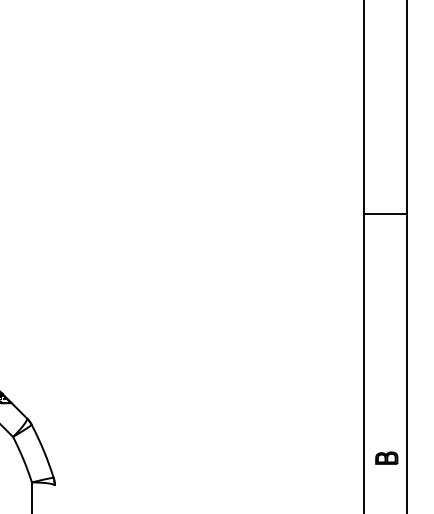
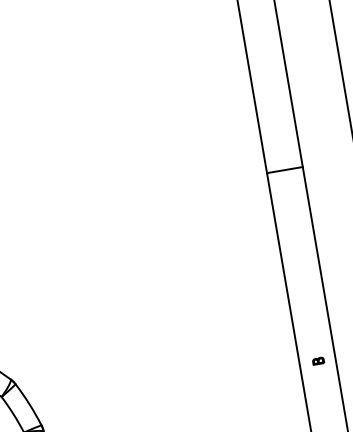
line: (385, 214) -> (284, 170), moved
part: (386, 457) -> (318, 360), size x0.6

